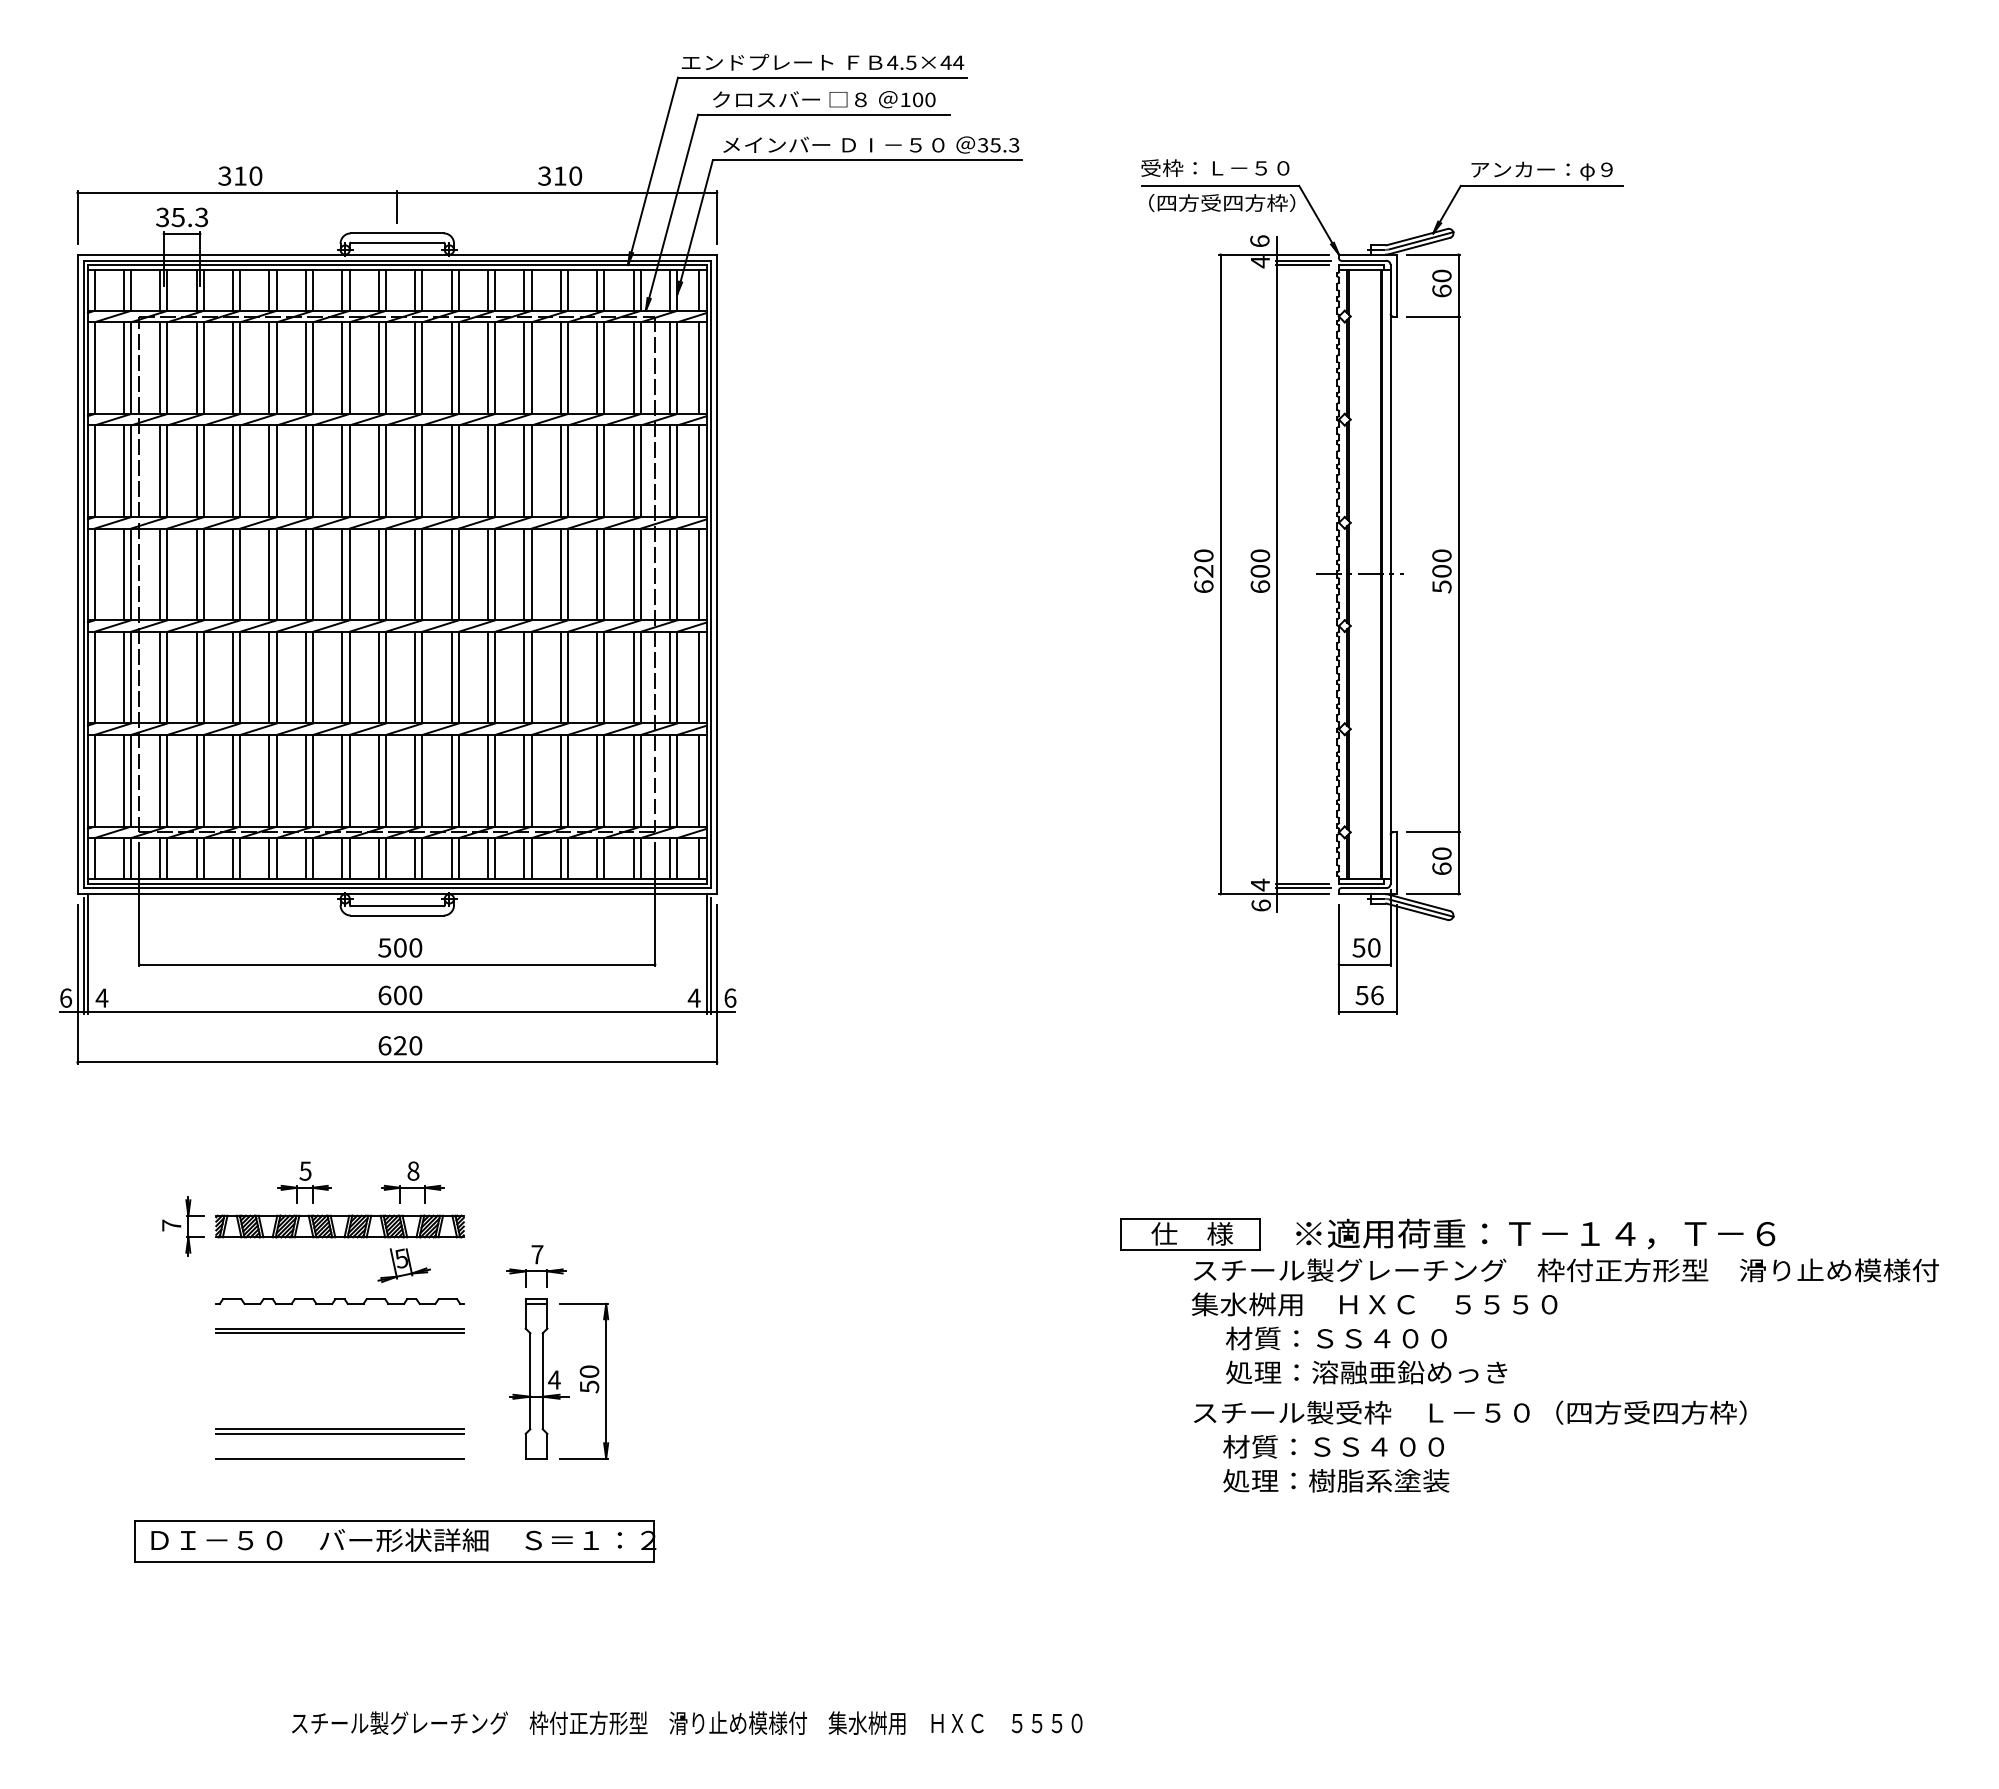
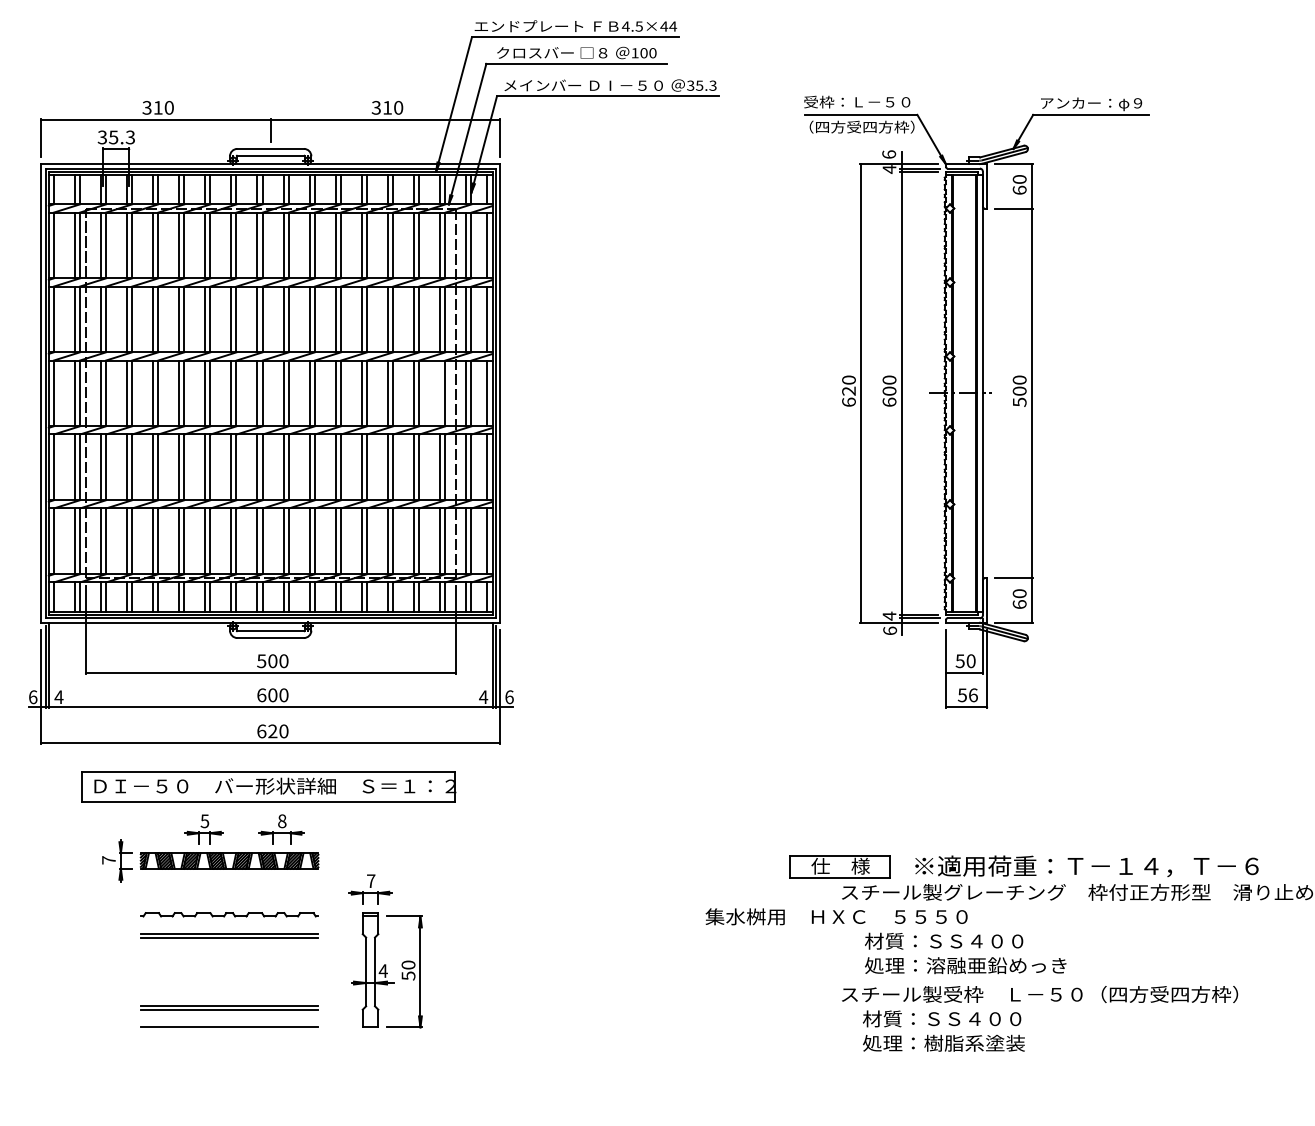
line: (633, 574) -> (440, 393), removed
part: (403, 1265) -> (275, 888), removed
text: (1374, 1304) -> (836, 916), moved
part: (395, 1541) -> (269, 787), moved

